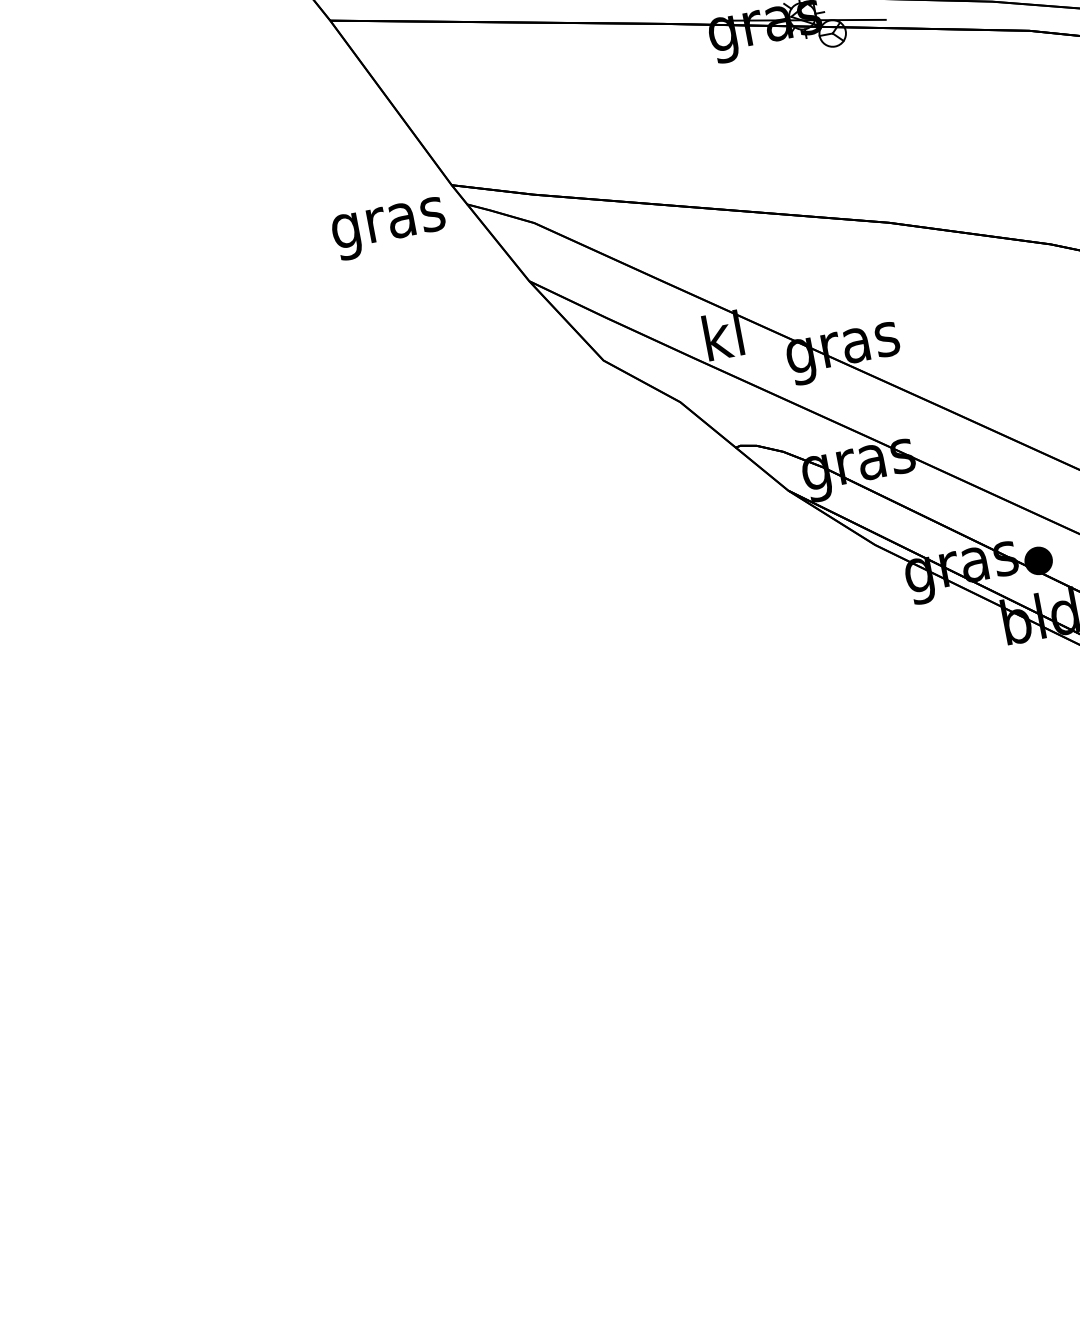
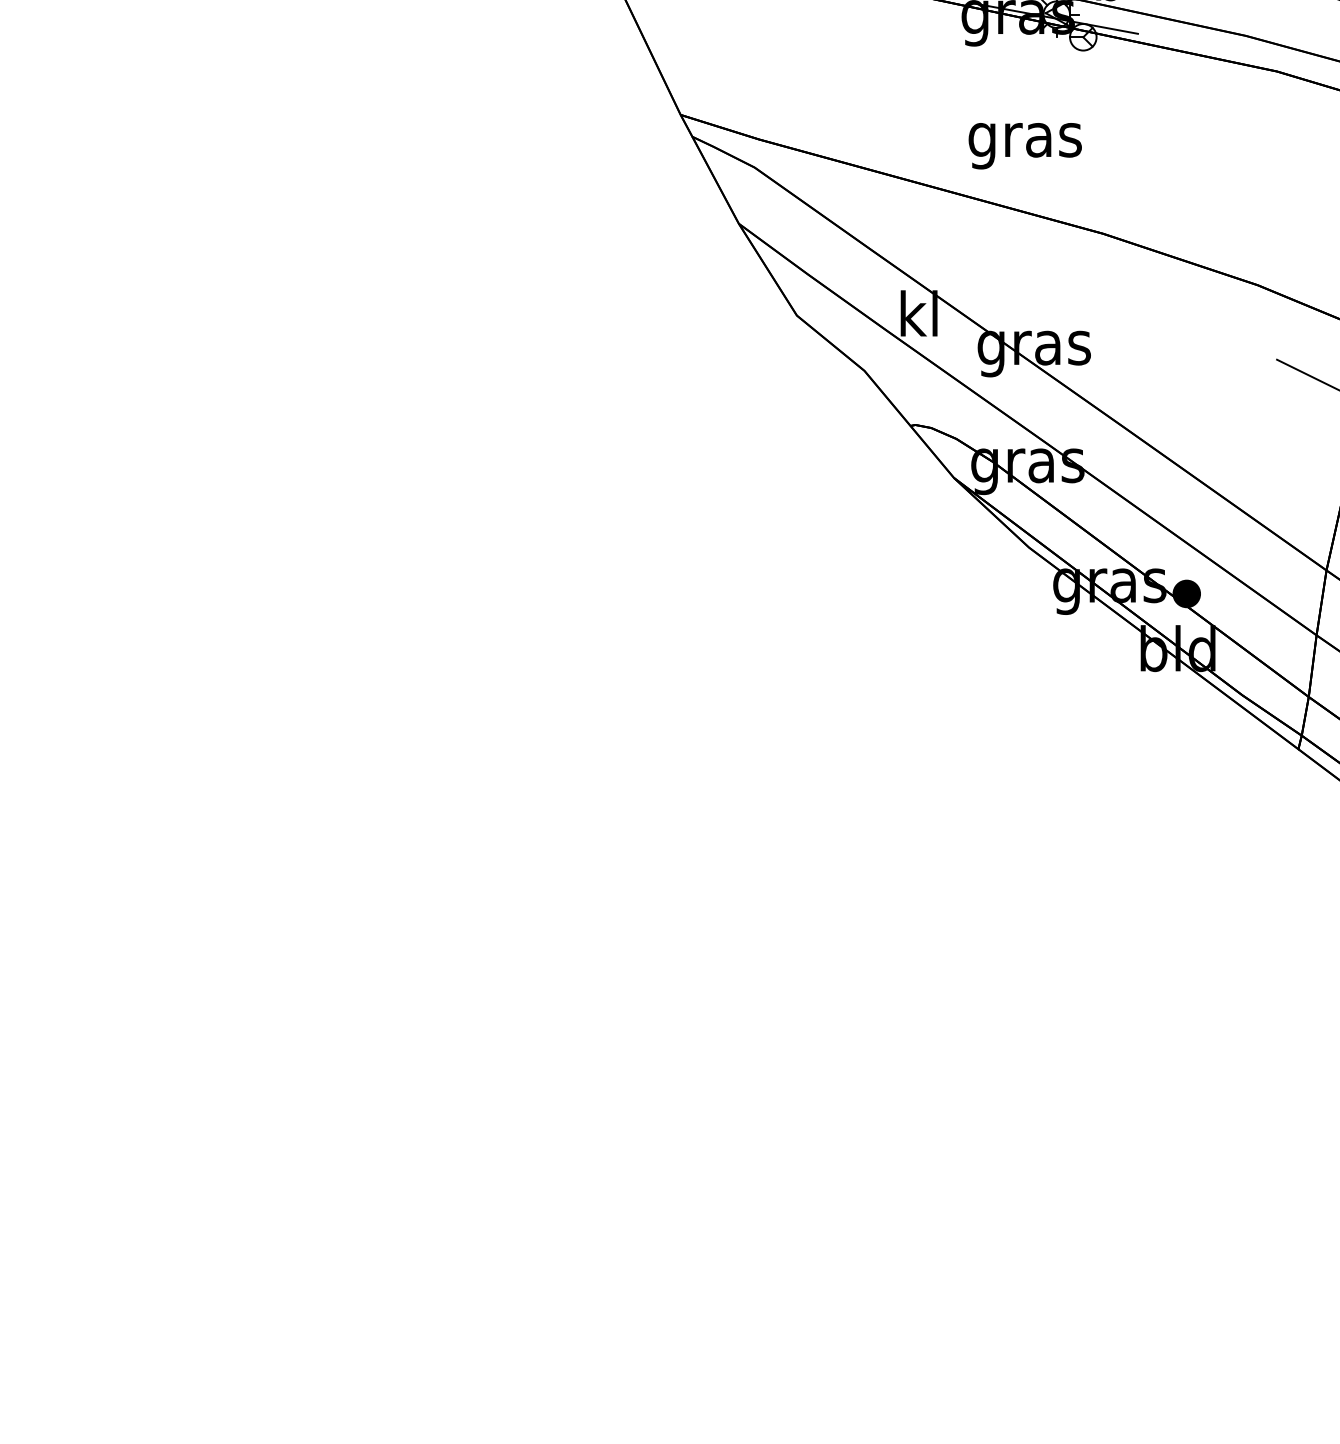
text: (388, 229) -> (1024, 146), moved

